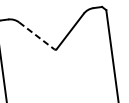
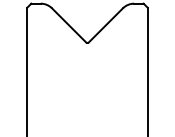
line: (37, 35) -> (69, 25), dashed -> solid

